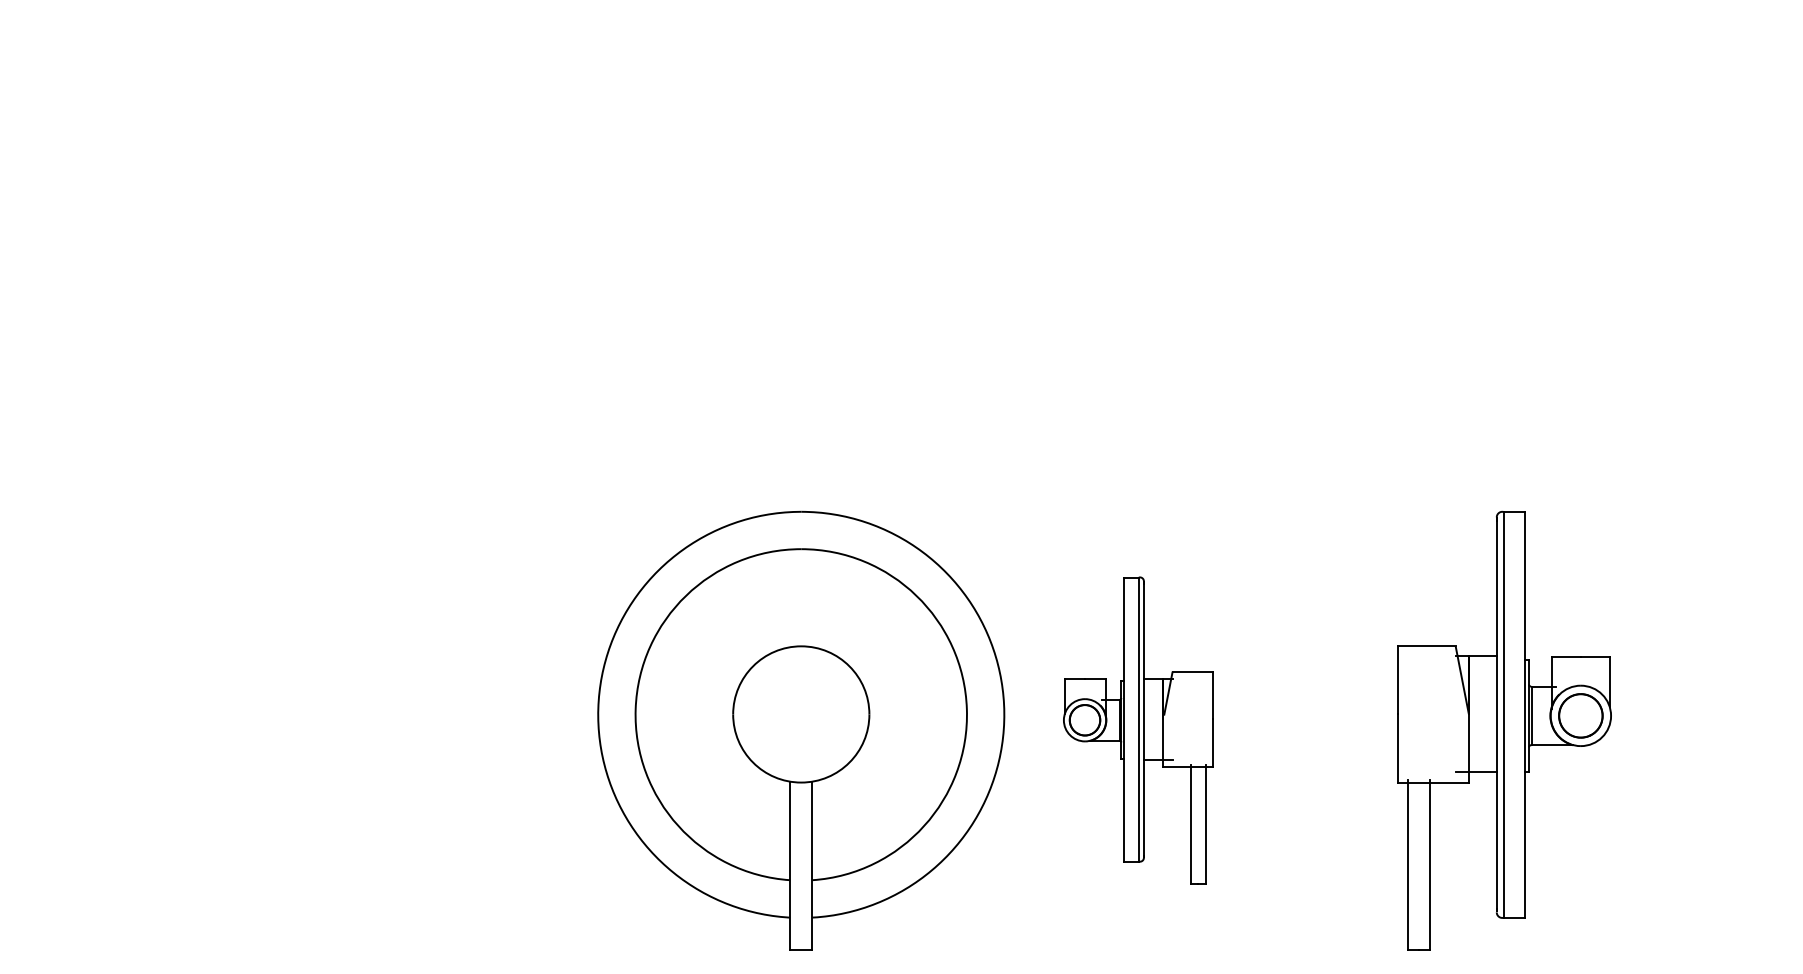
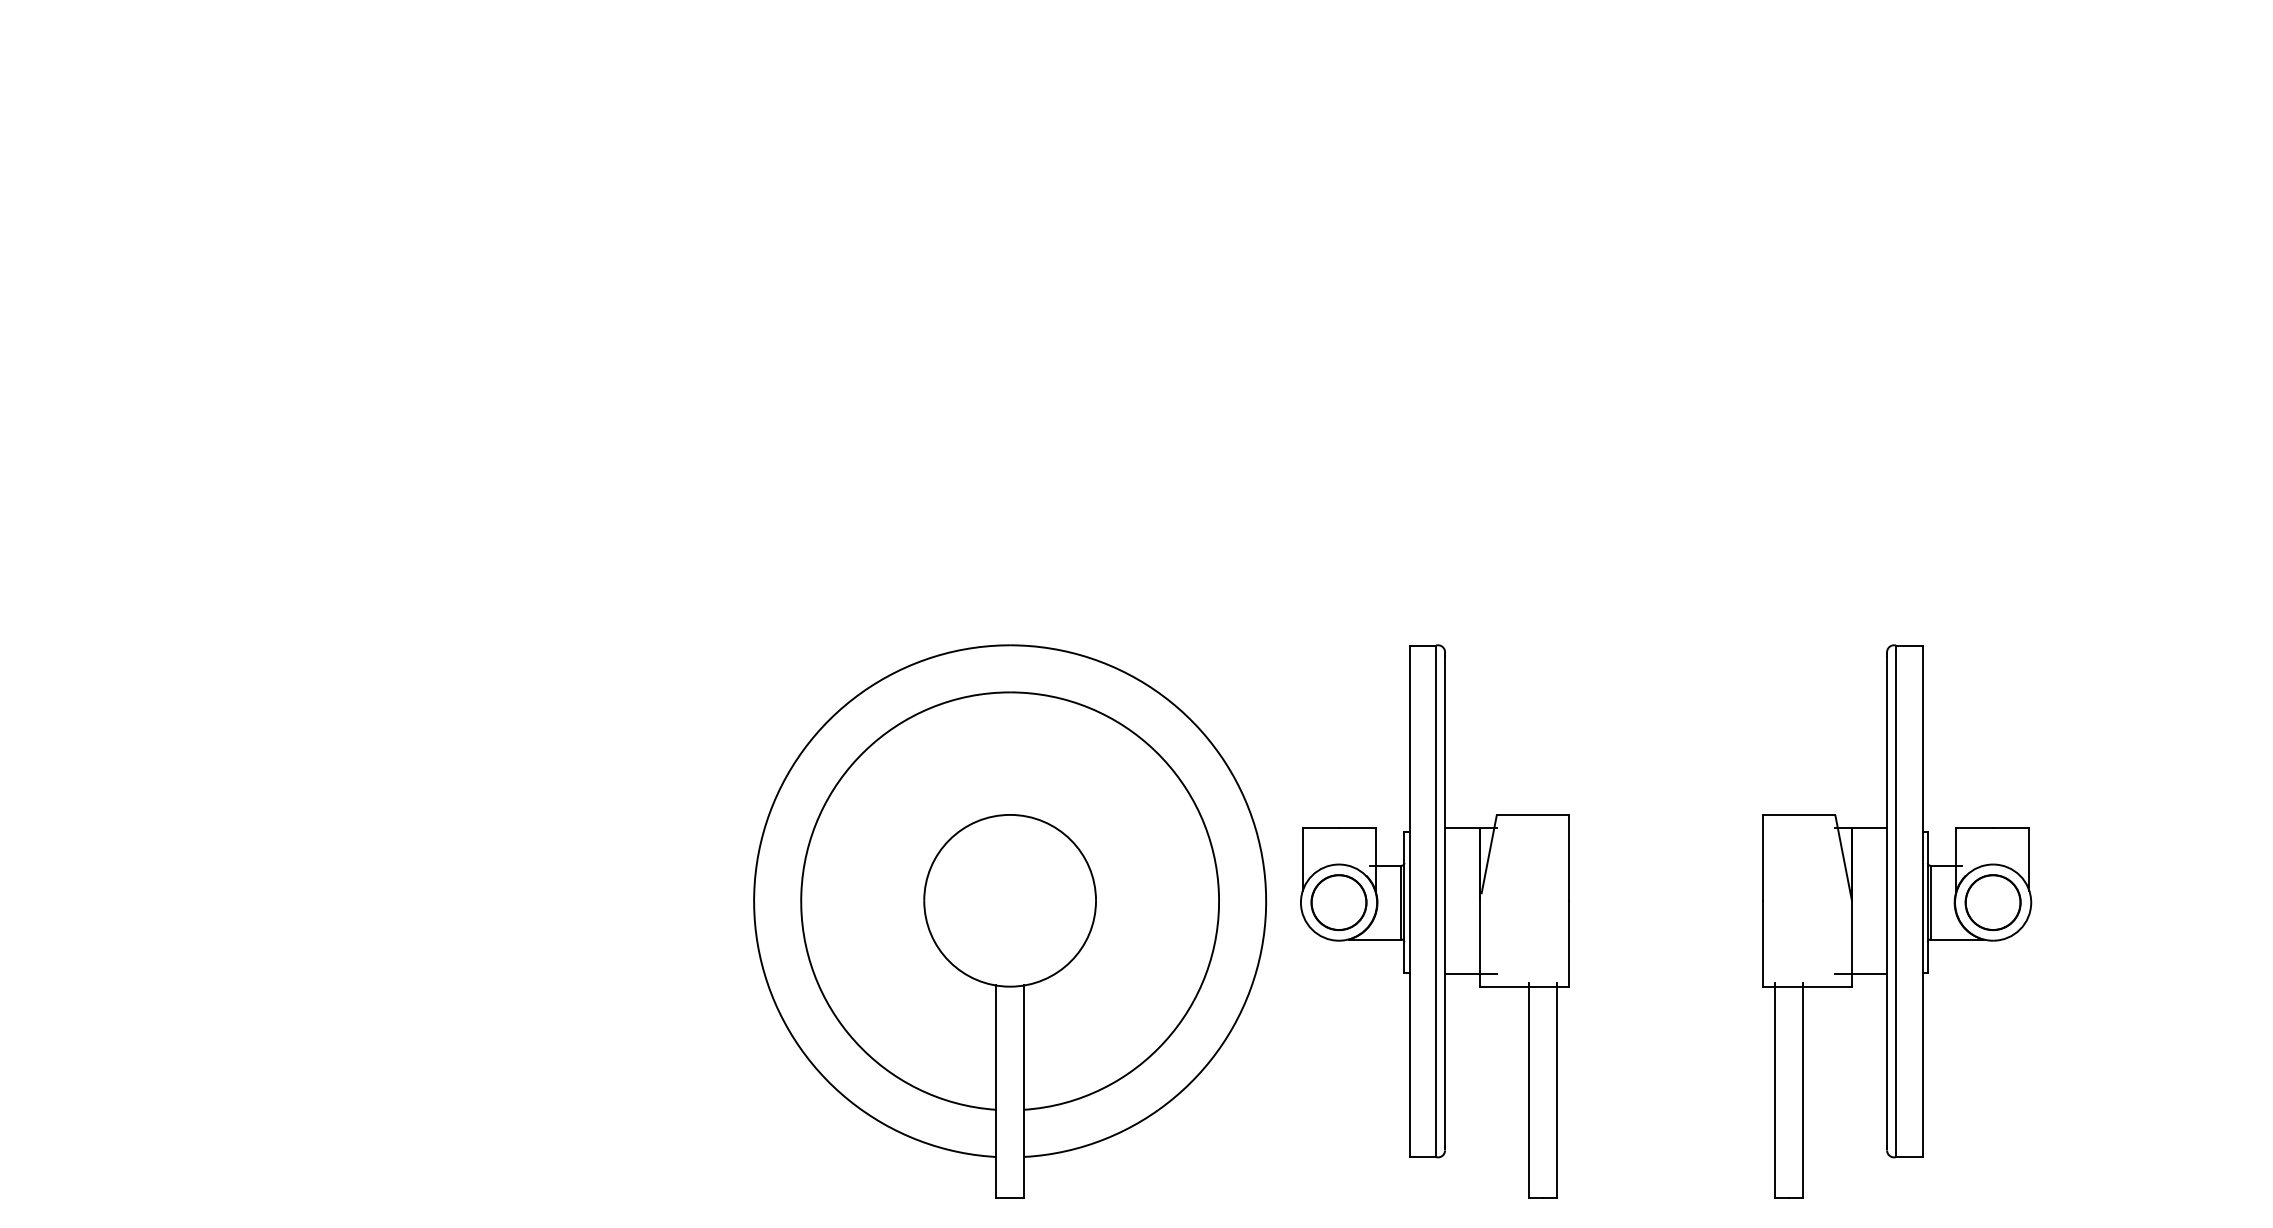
part: (1138, 730) -> (1435, 921), size x1.43

